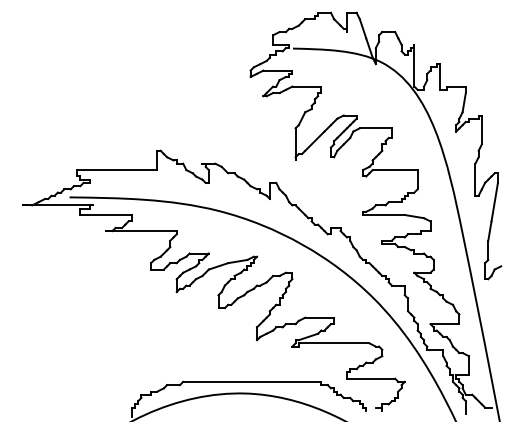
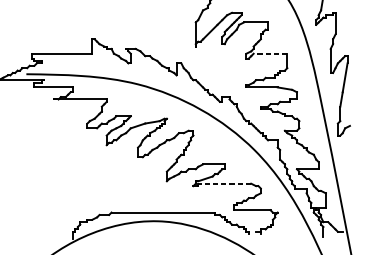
line: (394, 170) -> (269, 54), solid -> dashed
line: (333, 343) -> (224, 183), solid -> dashed

